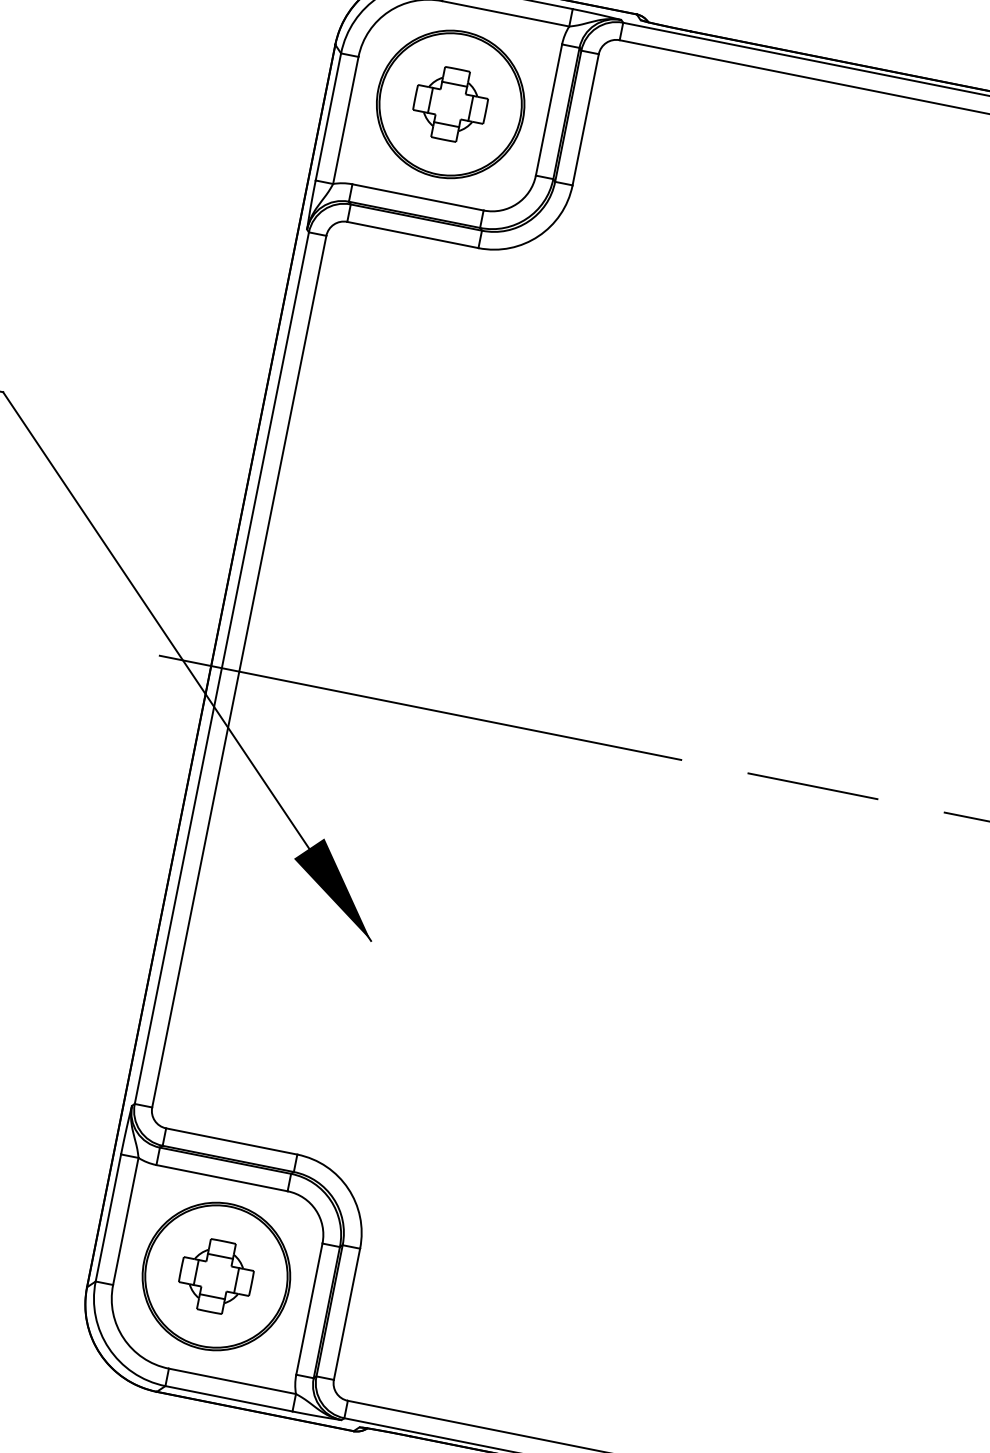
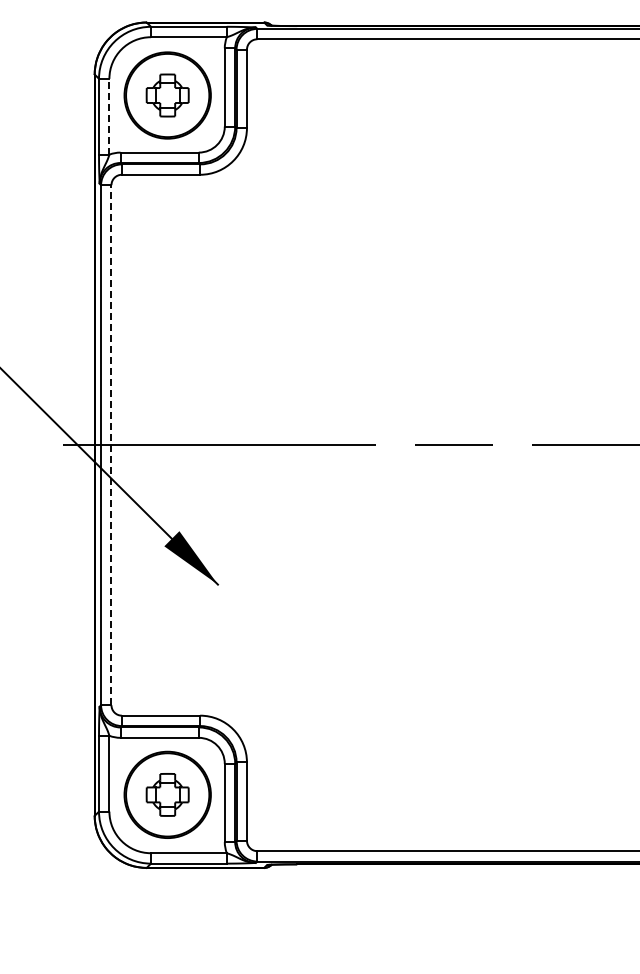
line: (346, 120) -> (109, 116), solid -> dashed
line: (239, 670) -> (111, 444), solid -> dashed

